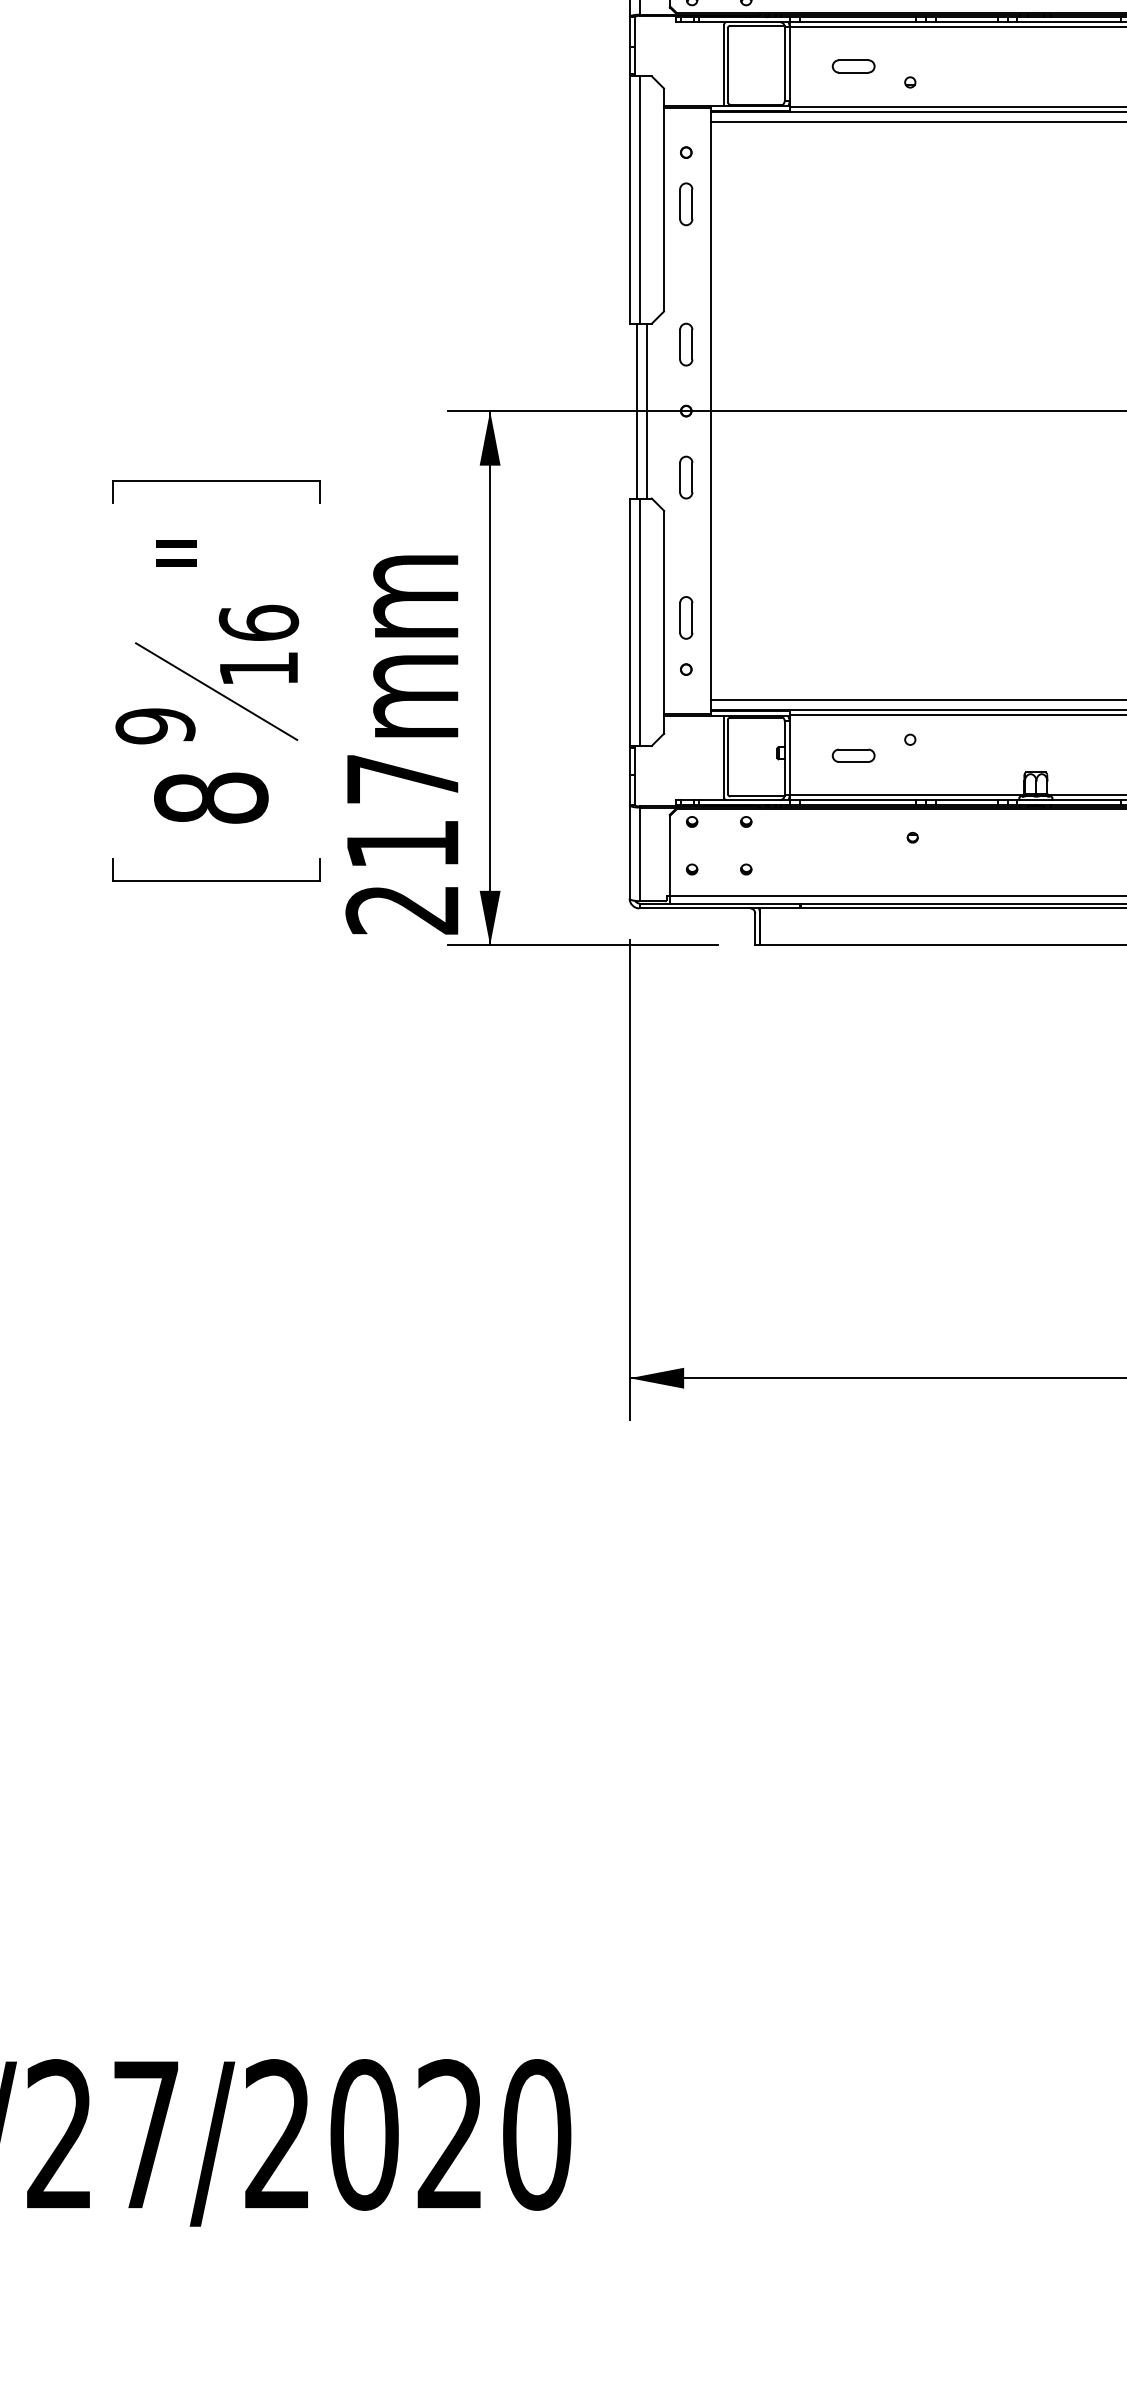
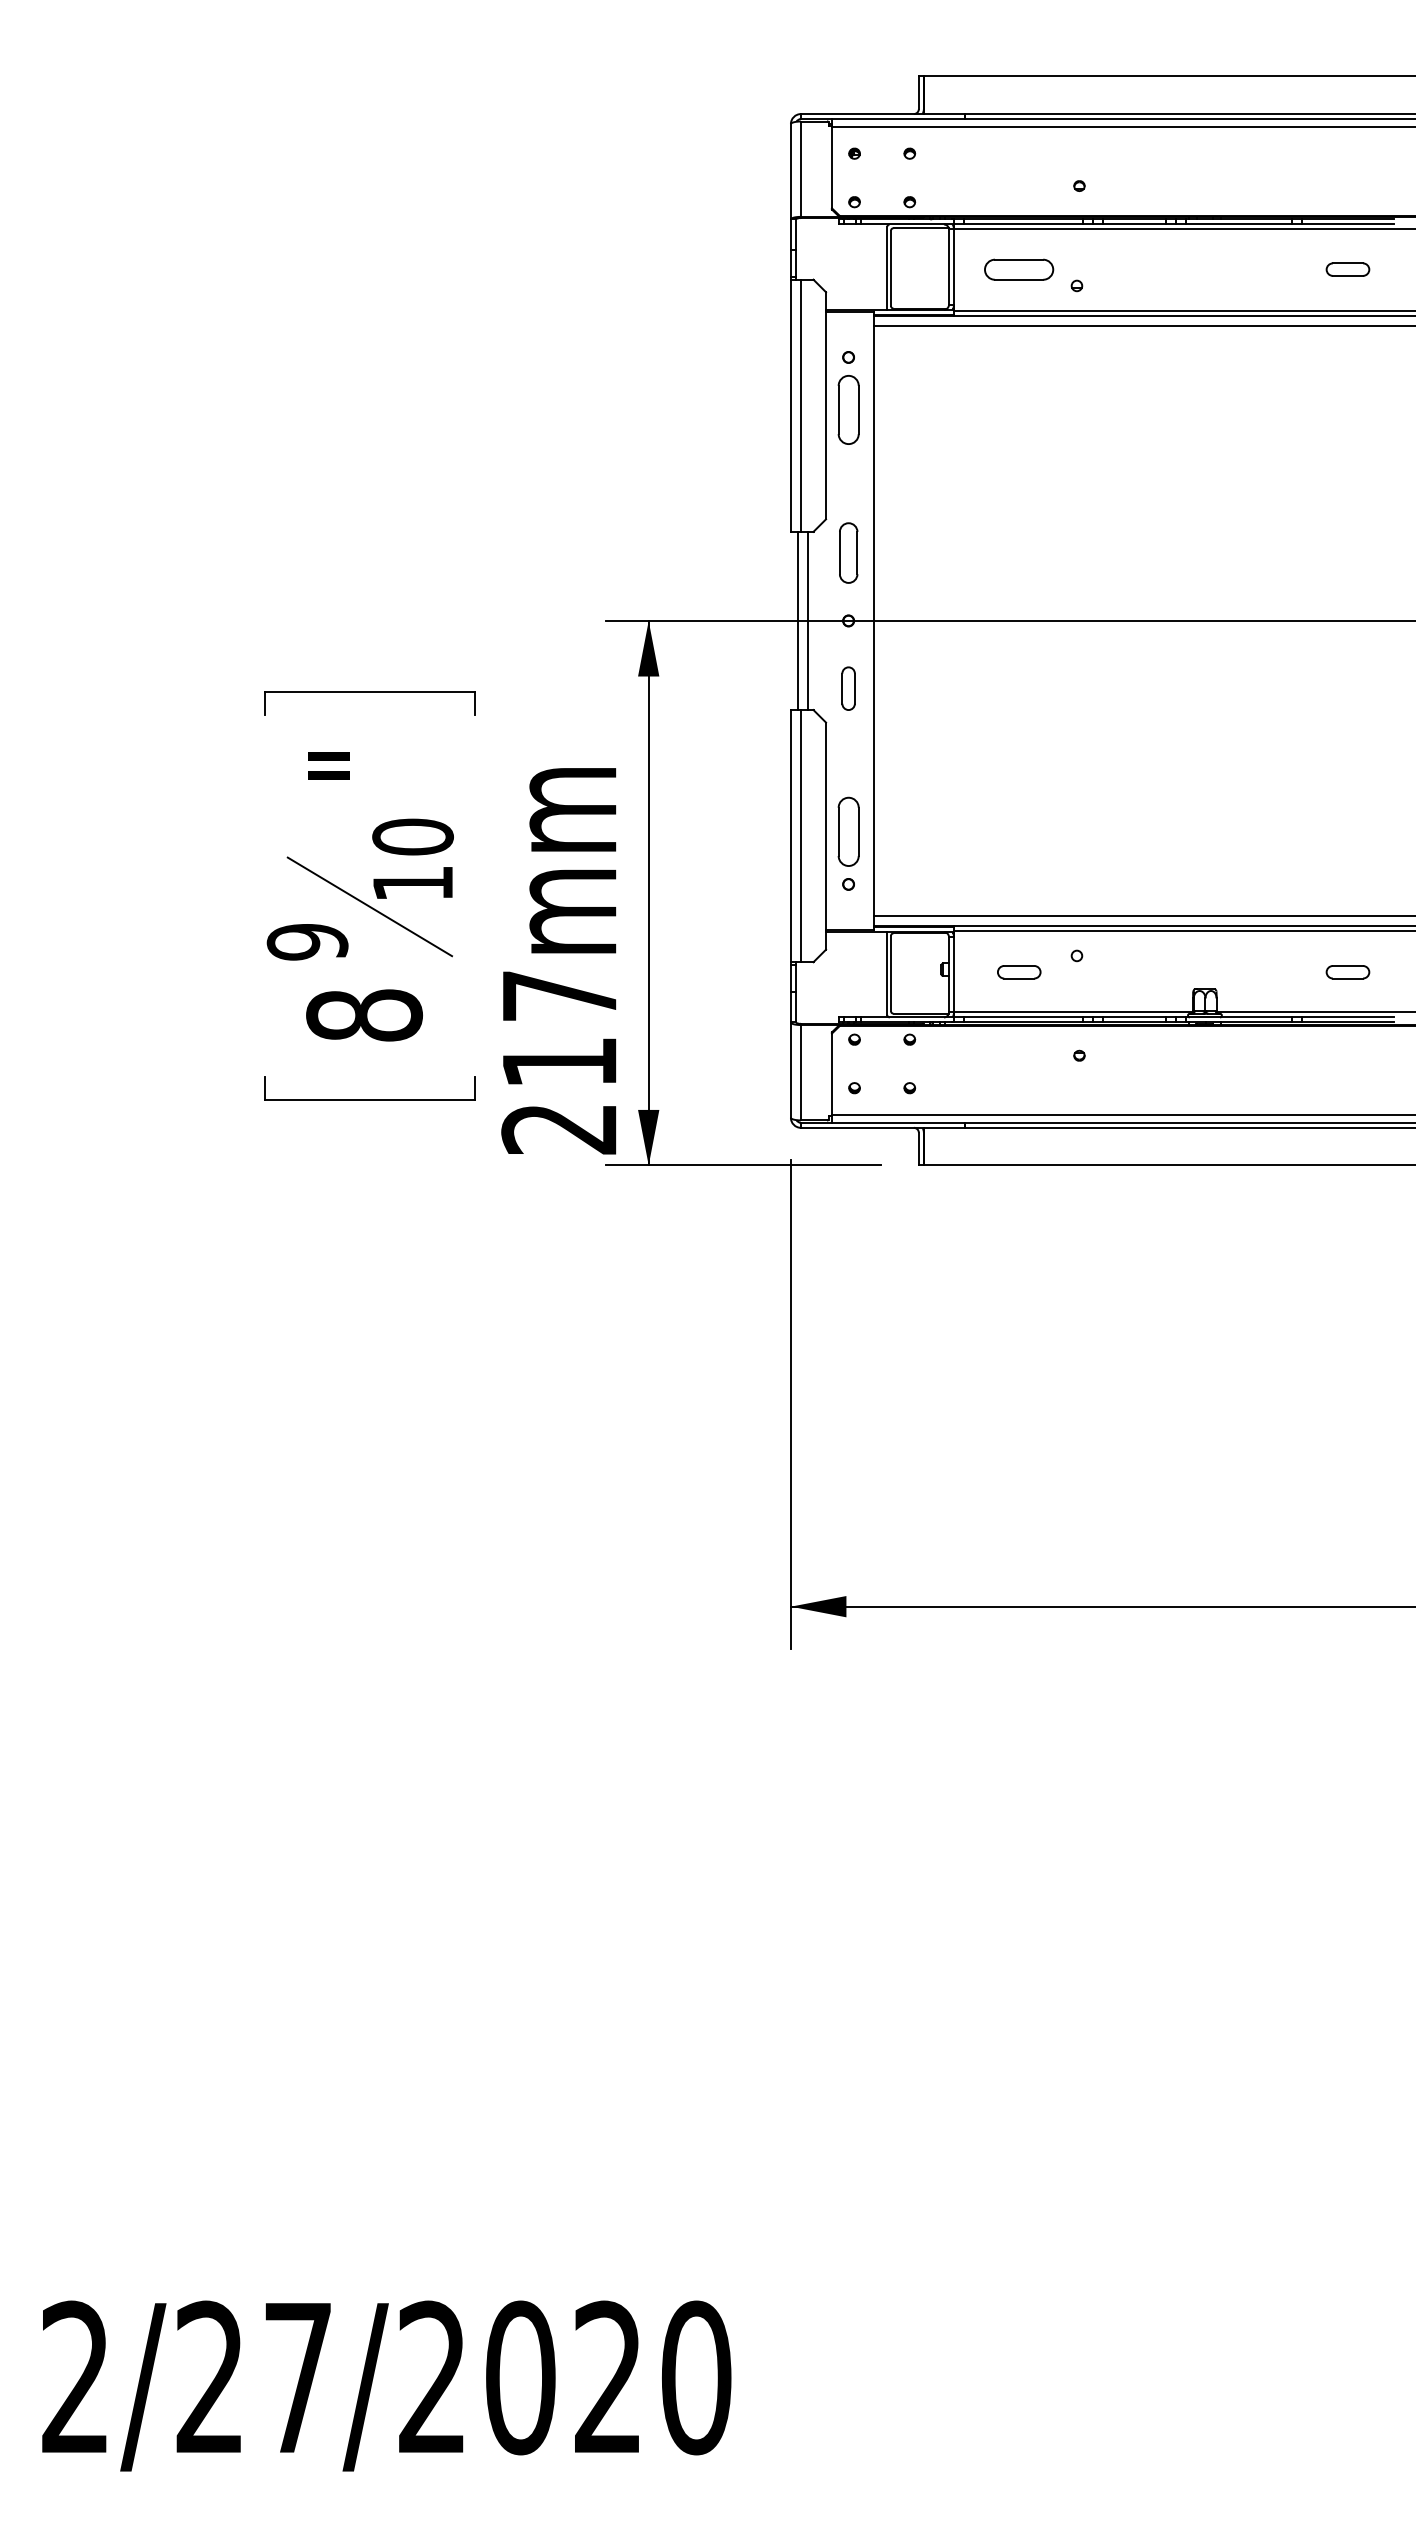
part: (853, 66) -> (1019, 269), size x1.6
part: (686, 204) -> (848, 410), size x1.6
part: (686, 344) -> (848, 553), size x1.4
part: (686, 617) -> (848, 831), size x1.6
text: (258, 622) -> (412, 836), 16 -> 10

